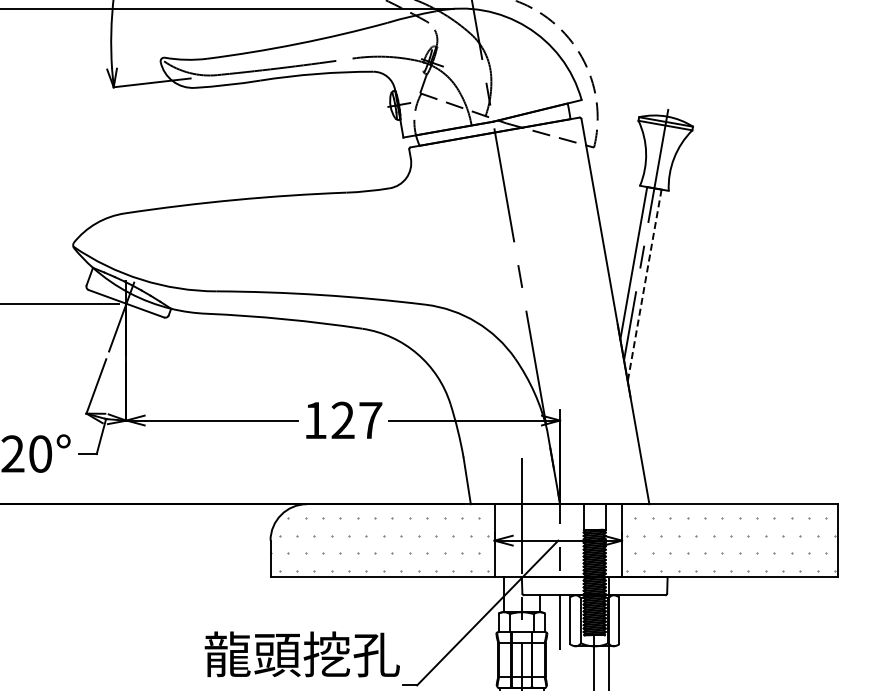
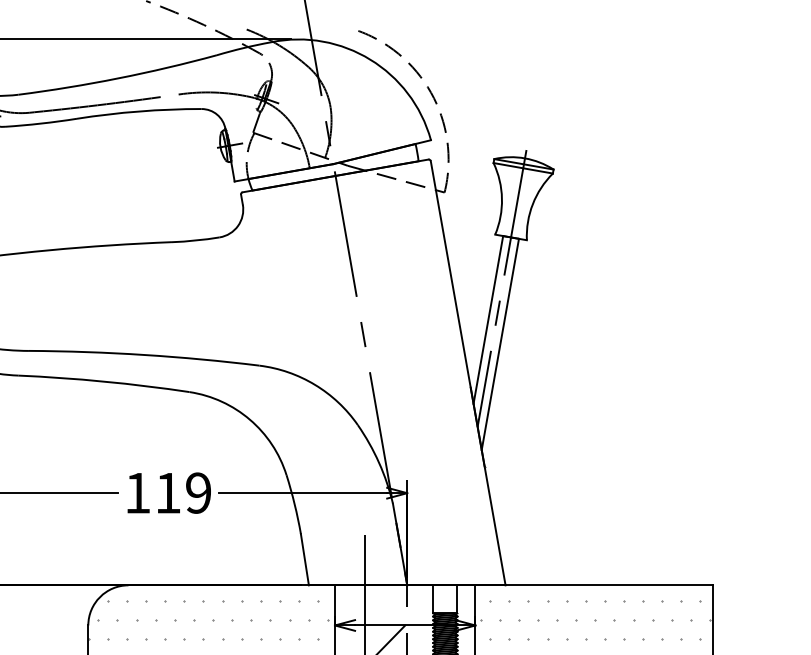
line: (644, 285) -> (500, 344), dashed -> solid
text: (356, 420) -> (182, 493), 127 -> 119

